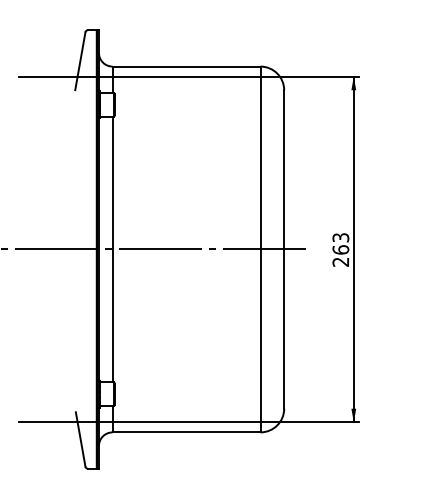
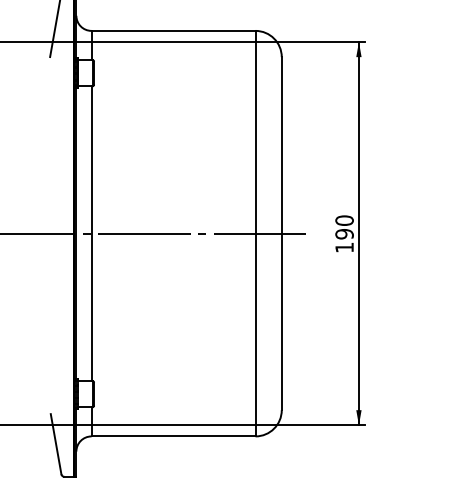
text: (340, 249) -> (344, 233), 263 -> 190

